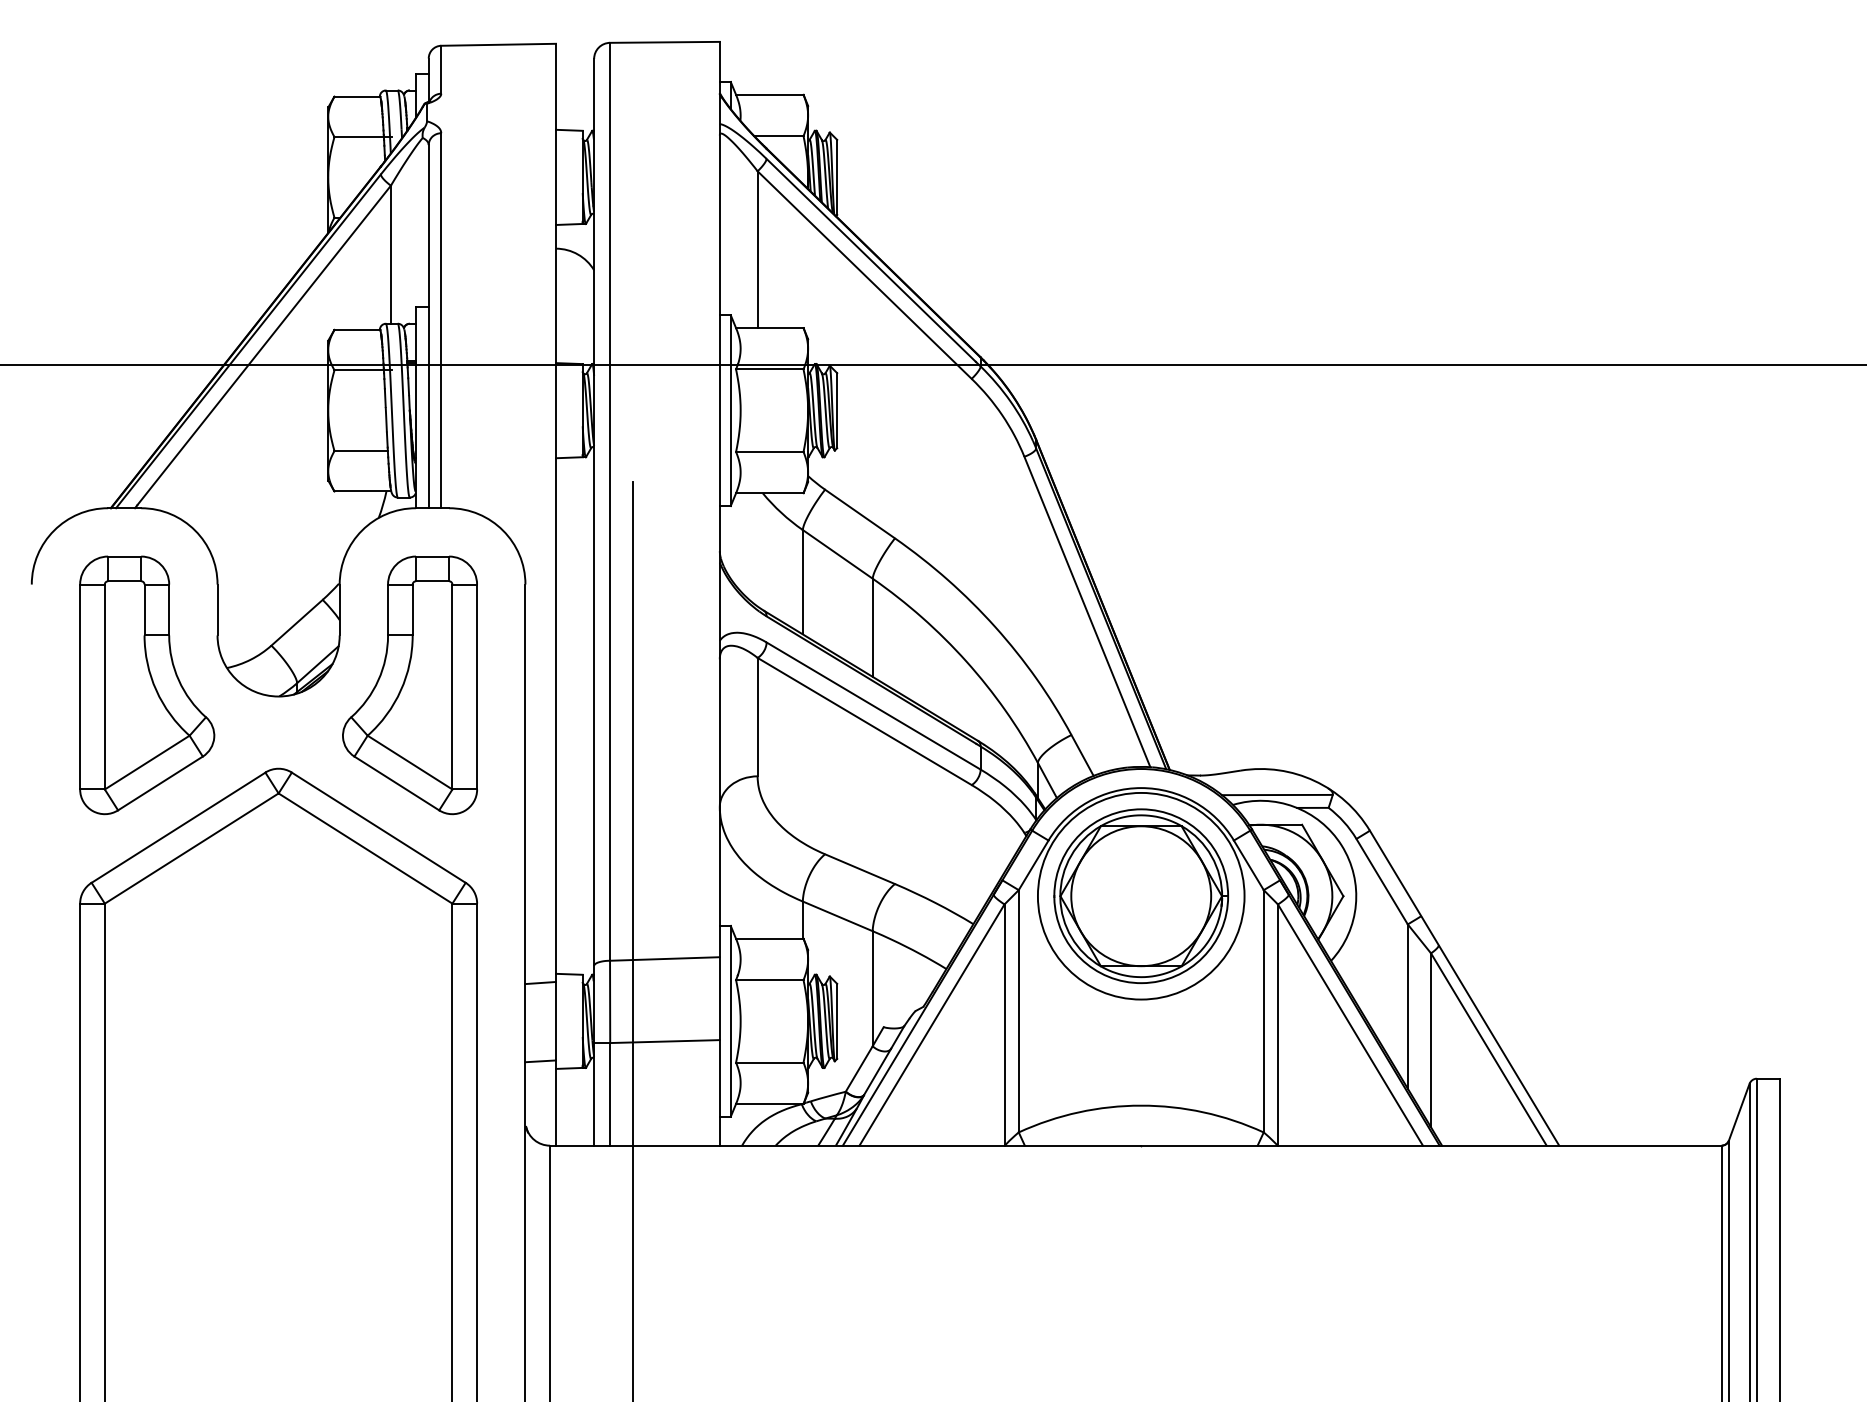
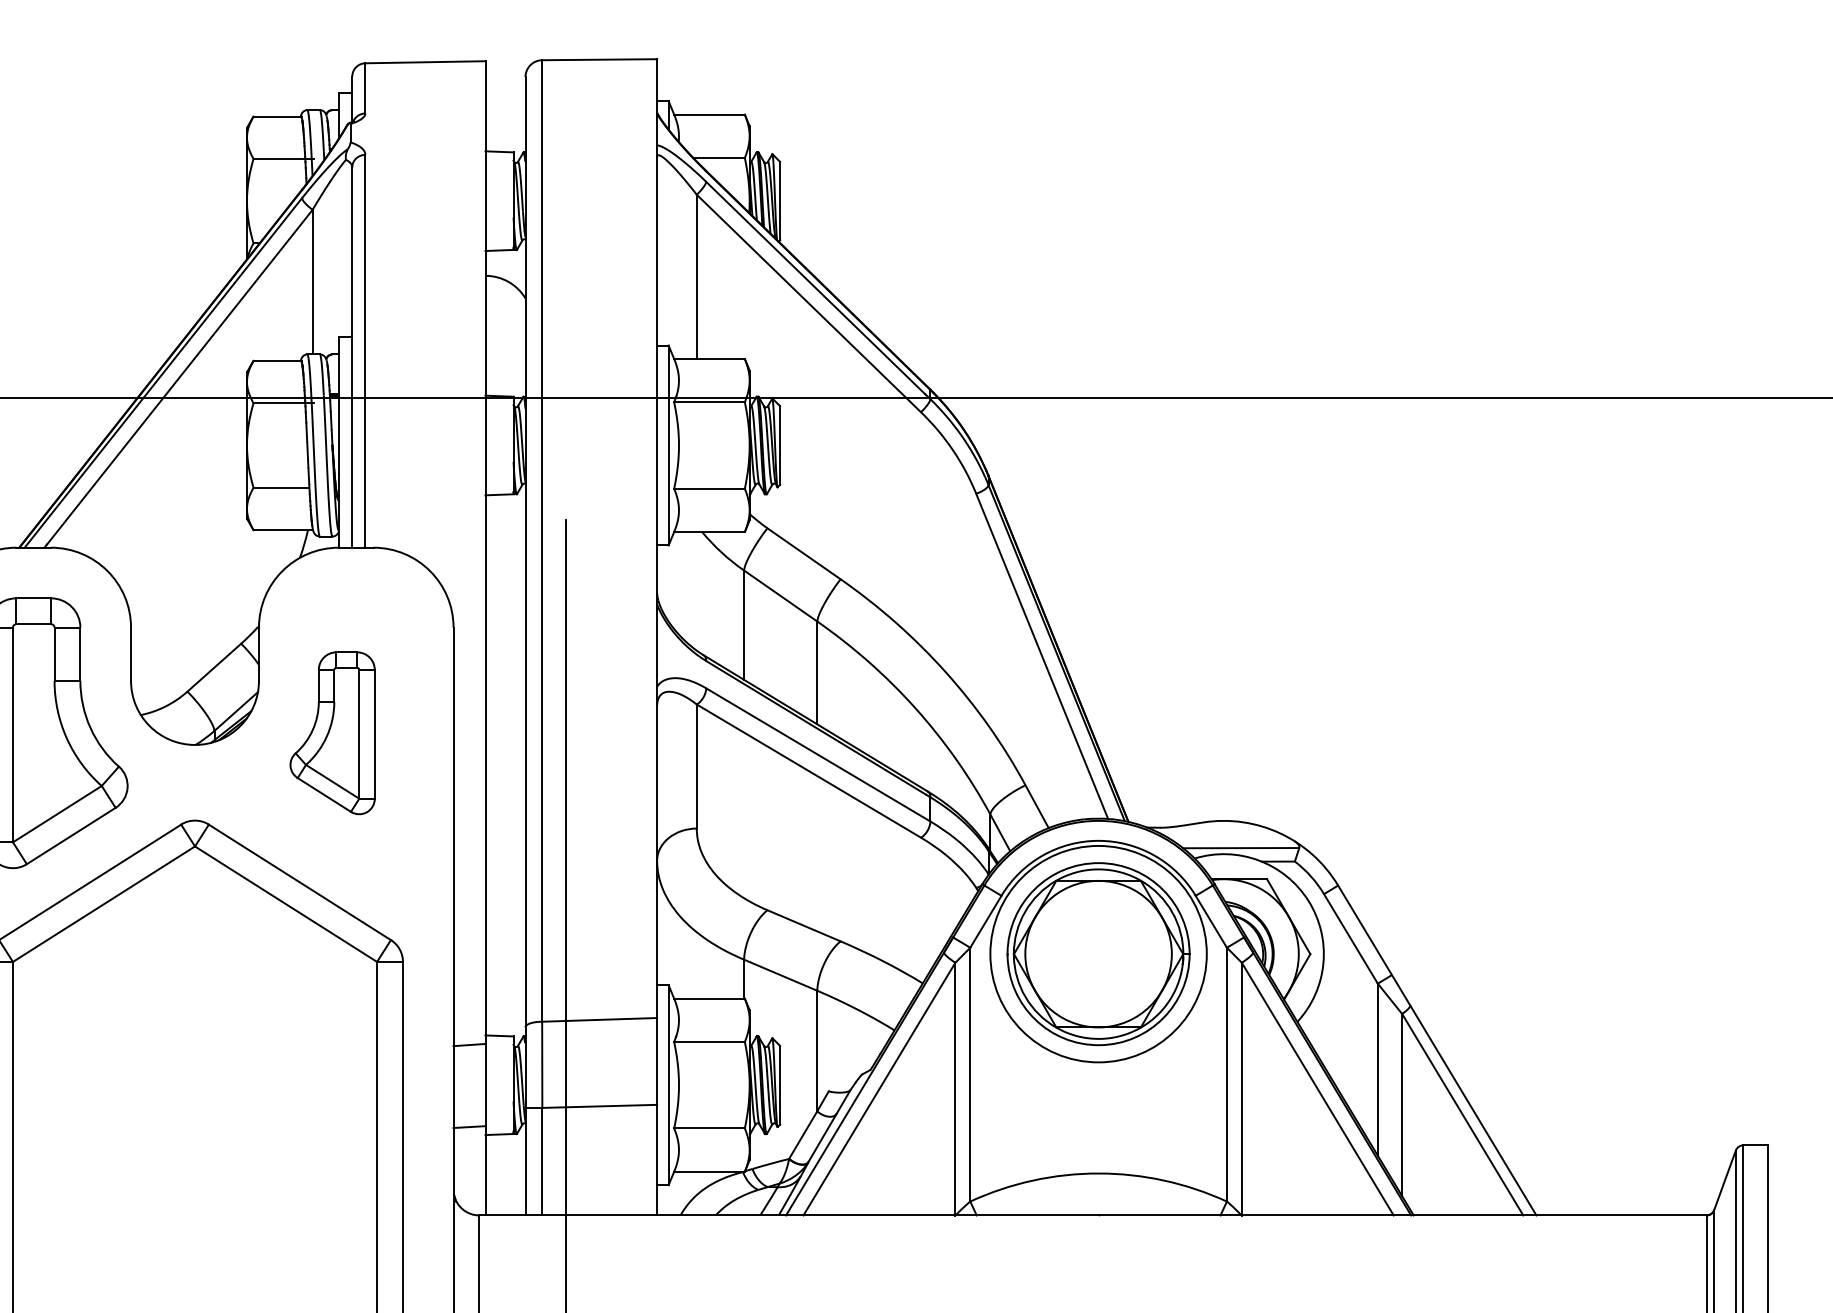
part: (409, 685) -> (332, 733), size x0.6

